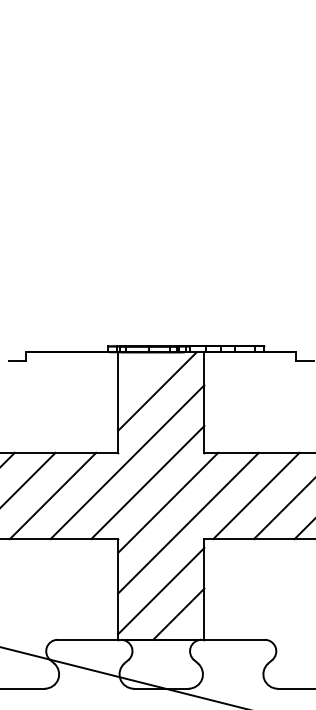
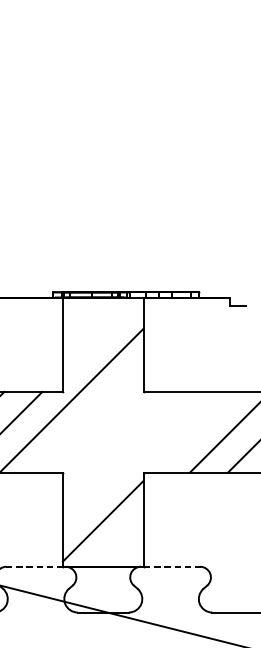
line: (157, 391) -> (99, 334), removed
line: (147, 482) -> (90, 419), removed
line: (256, 495) -> (192, 431), removed
line: (168, 502) -> (110, 438), removed
line: (188, 522) -> (128, 457), removed
line: (178, 613) -> (119, 542), removed
line: (87, 639) -> (34, 566), solid -> dashed
line: (234, 639) -> (171, 566), solid -> dashed

